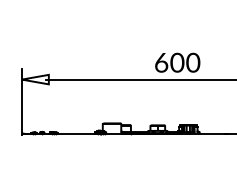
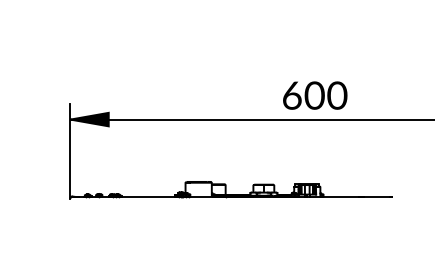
text: (177, 62) -> (315, 95), moved
fill: (35, 79) -> (89, 119), added

